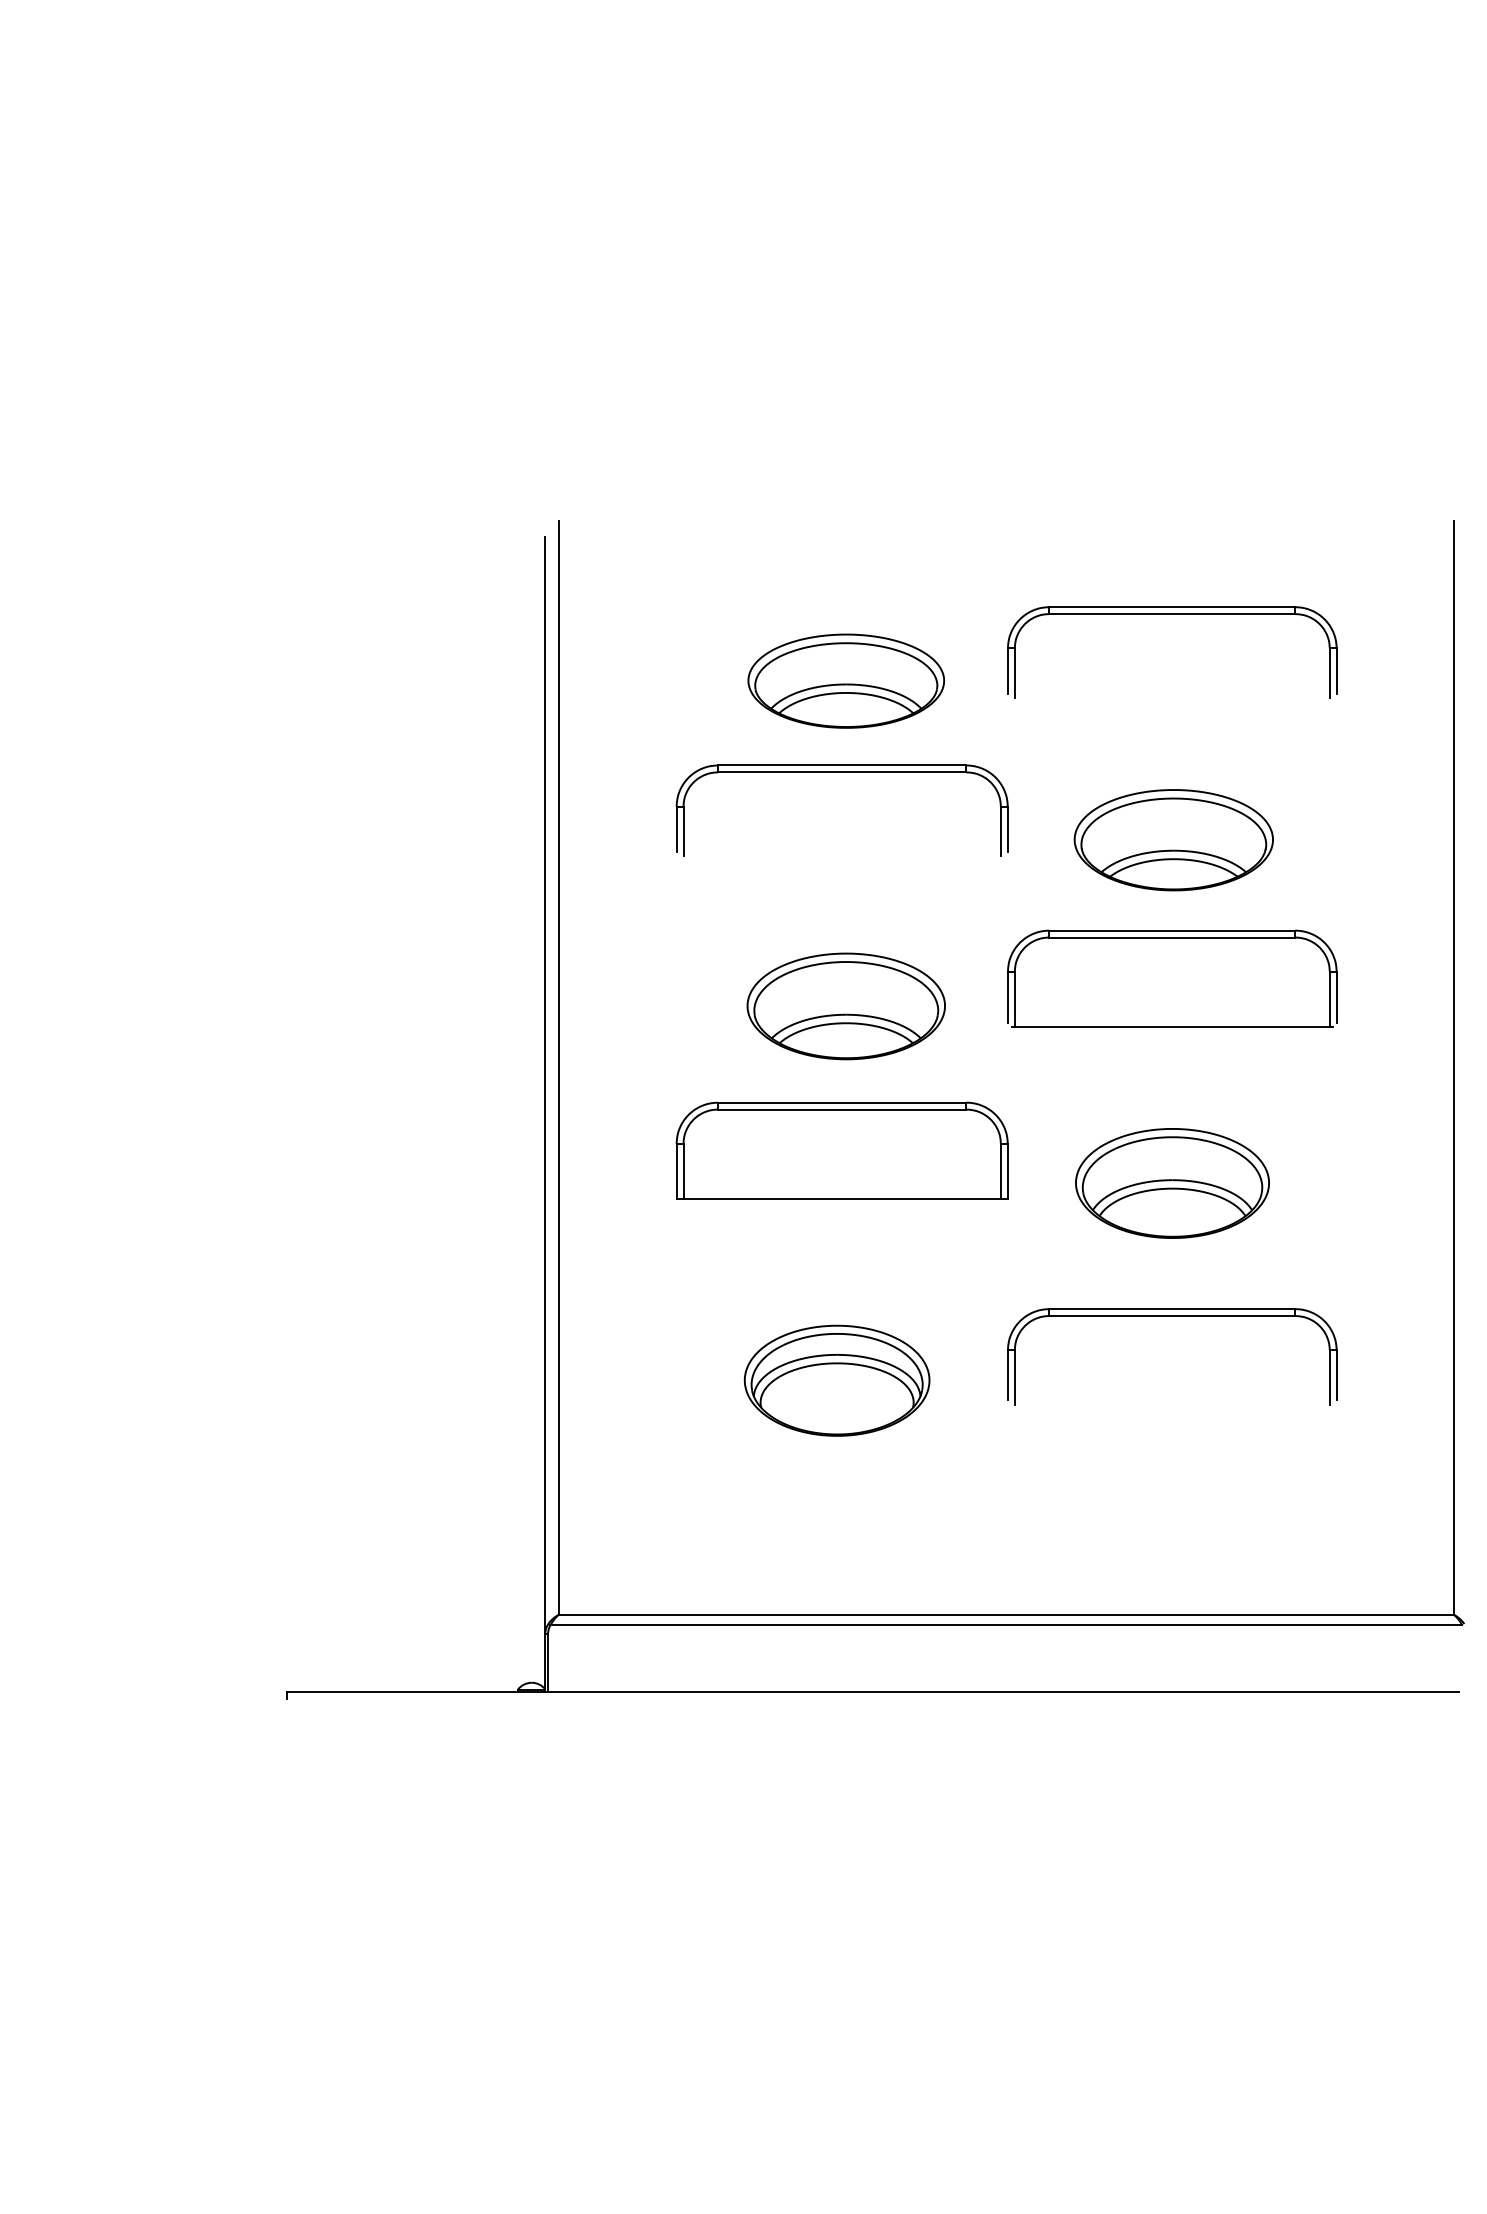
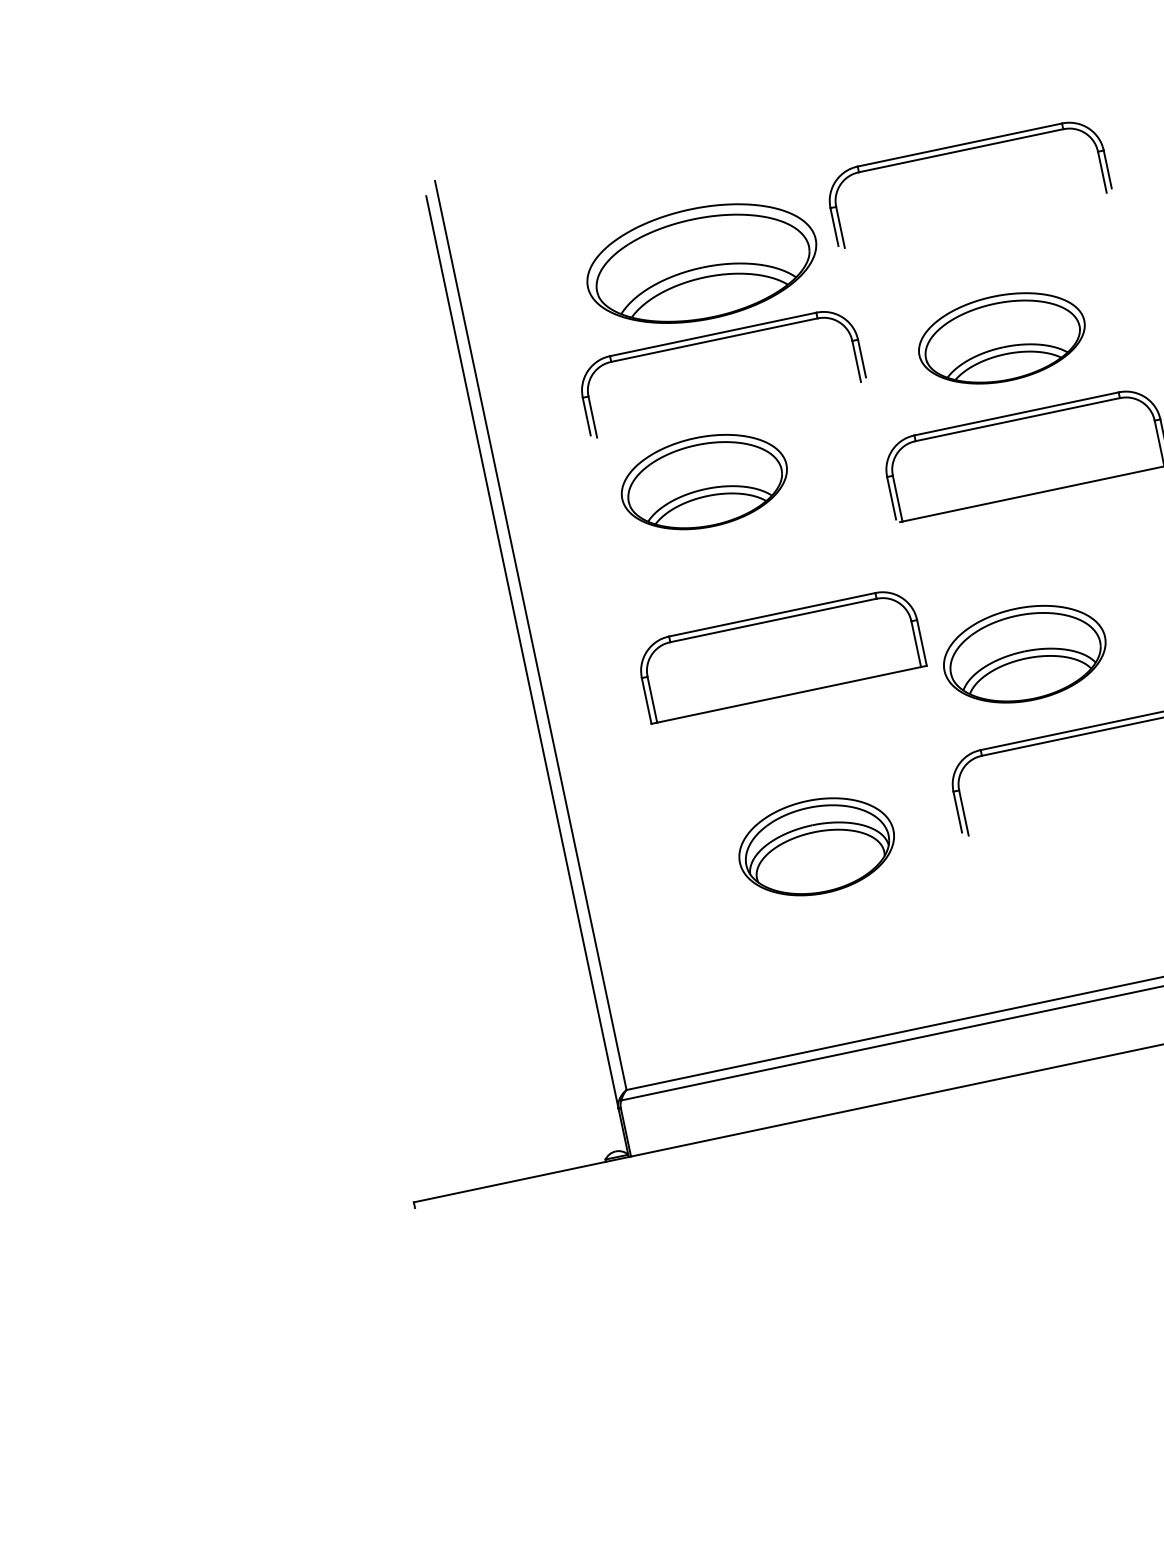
part: (845, 680) -> (701, 263), size x1.4
part: (845, 1006) -> (703, 482), moved
part: (1172, 1183) -> (1024, 654), moved

